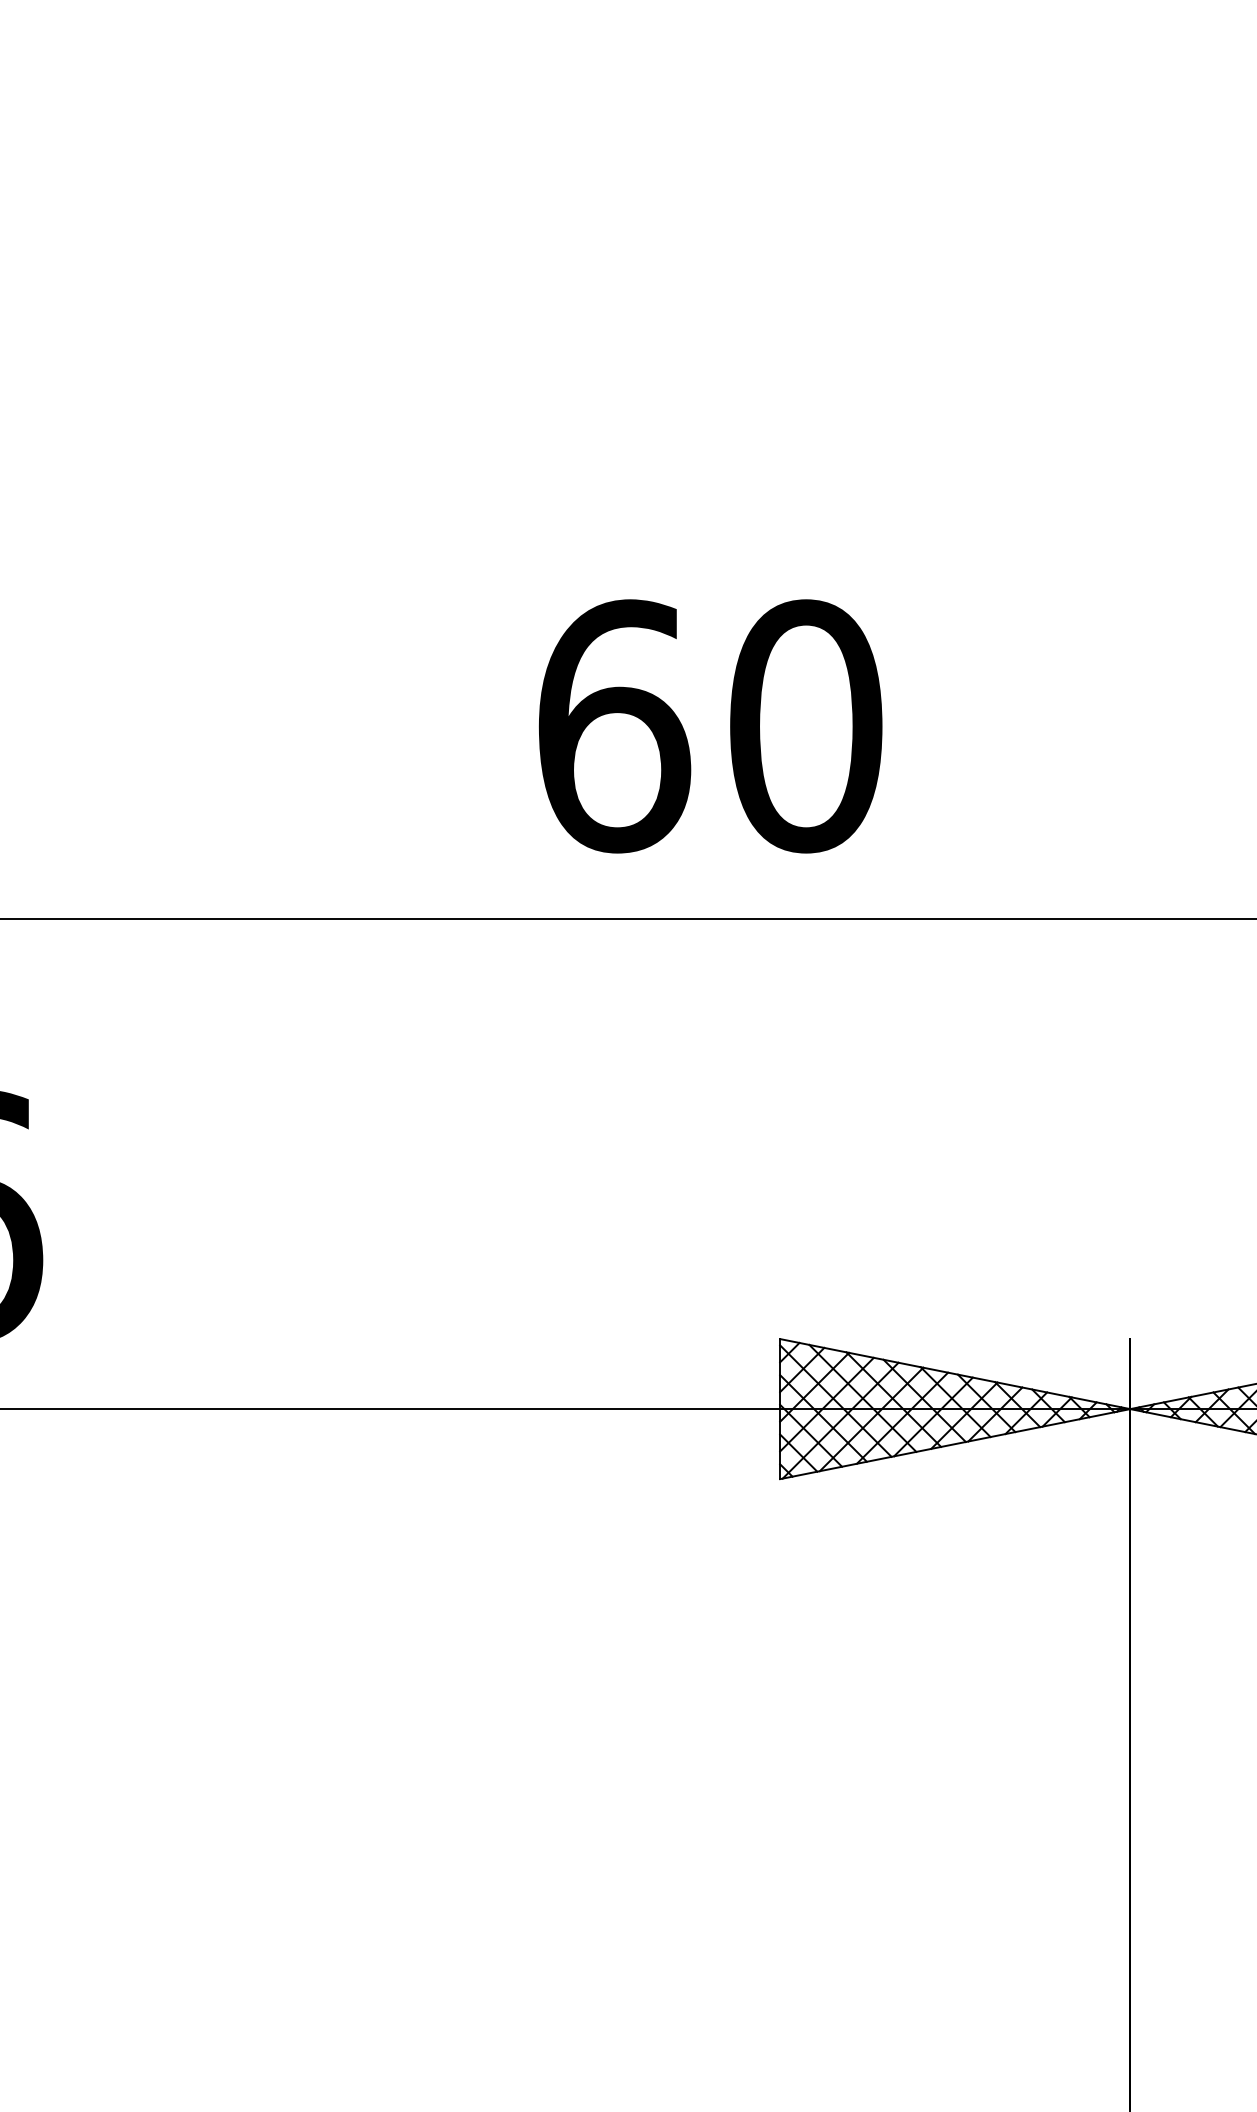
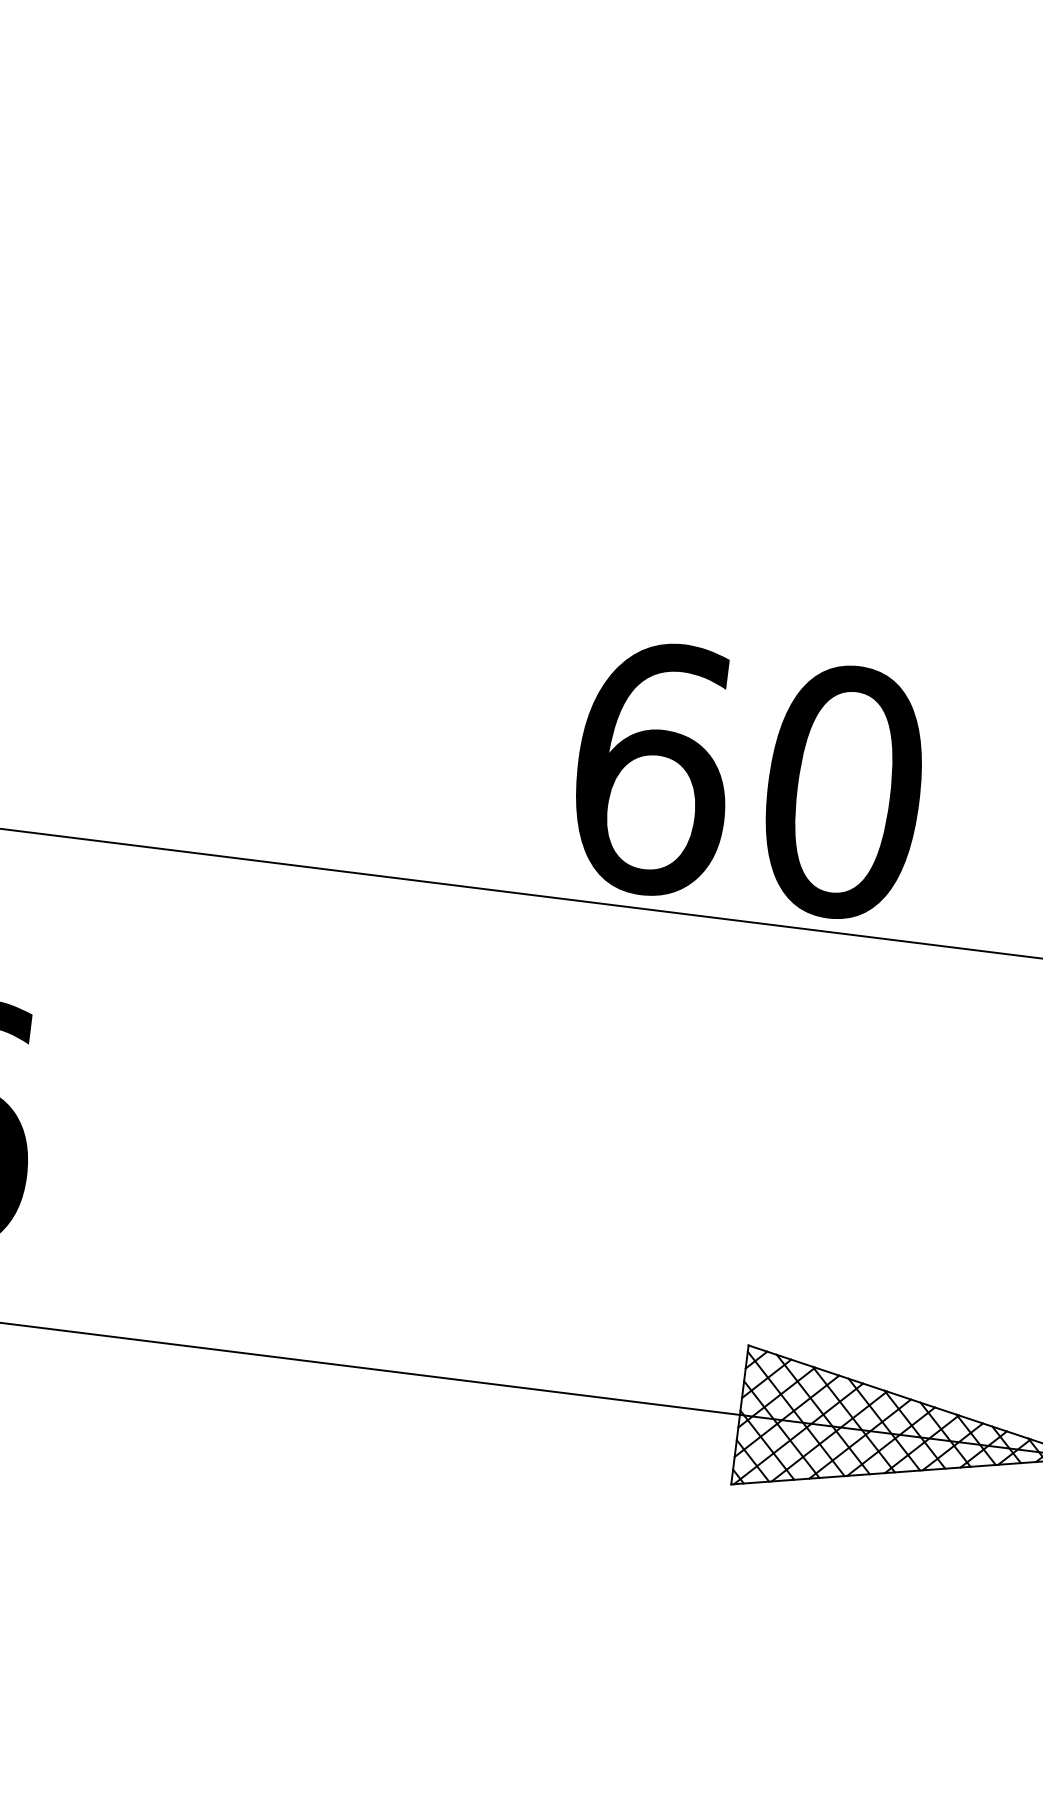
text: (710, 726) -> (748, 780), moved

